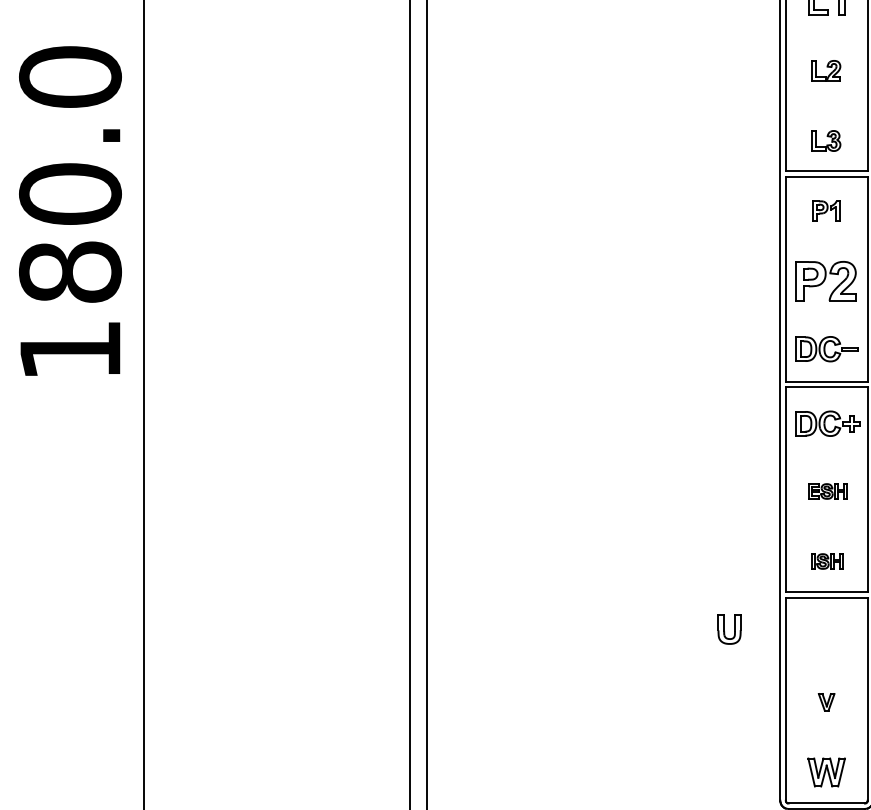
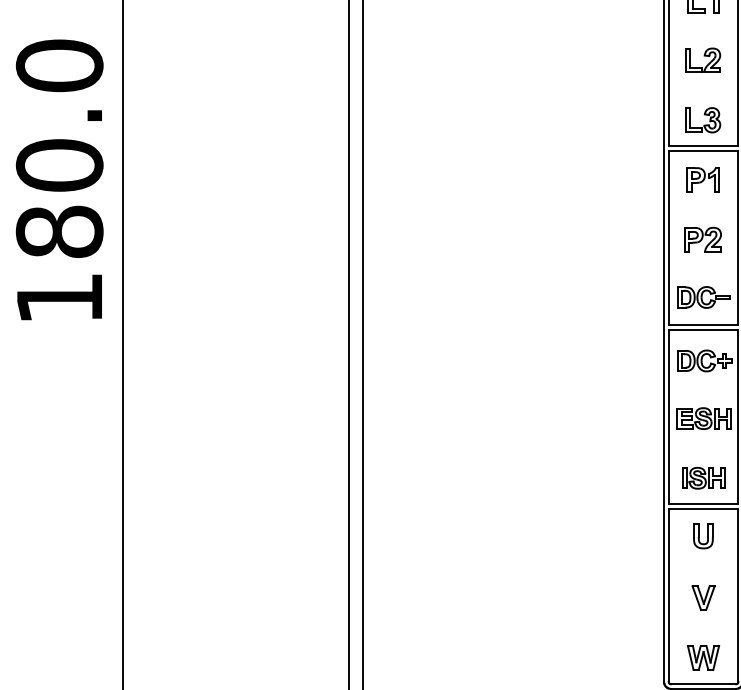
part: (826, 70) -> (703, 60), size x1.43
part: (826, 140) -> (703, 119), size x1.43
part: (825, 210) -> (702, 179), size x1.43
part: (825, 280) -> (702, 239), size x0.71
part: (827, 491) -> (704, 418), size x1.67
part: (827, 561) -> (704, 478), size x1.67
part: (729, 629) -> (703, 536), moved
part: (826, 702) -> (703, 598), size x1.67

